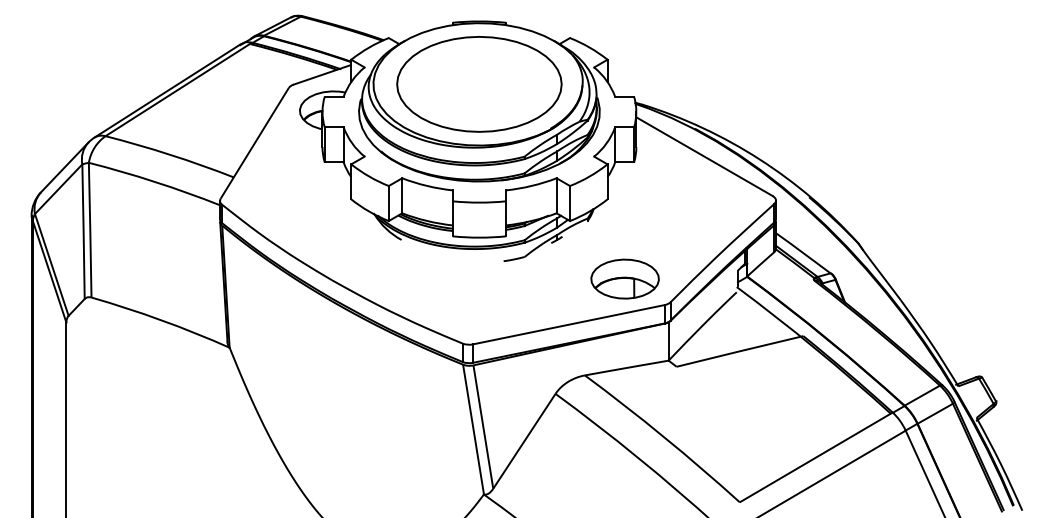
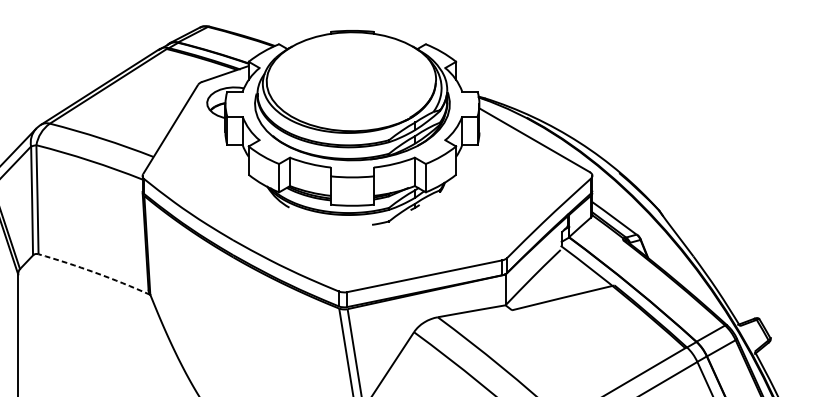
part: (479, 84) -> (352, 81), removed
part: (624, 278) -> (469, 238), removed
arc: (161, 320) -> (95, 272), solid -> dashed

